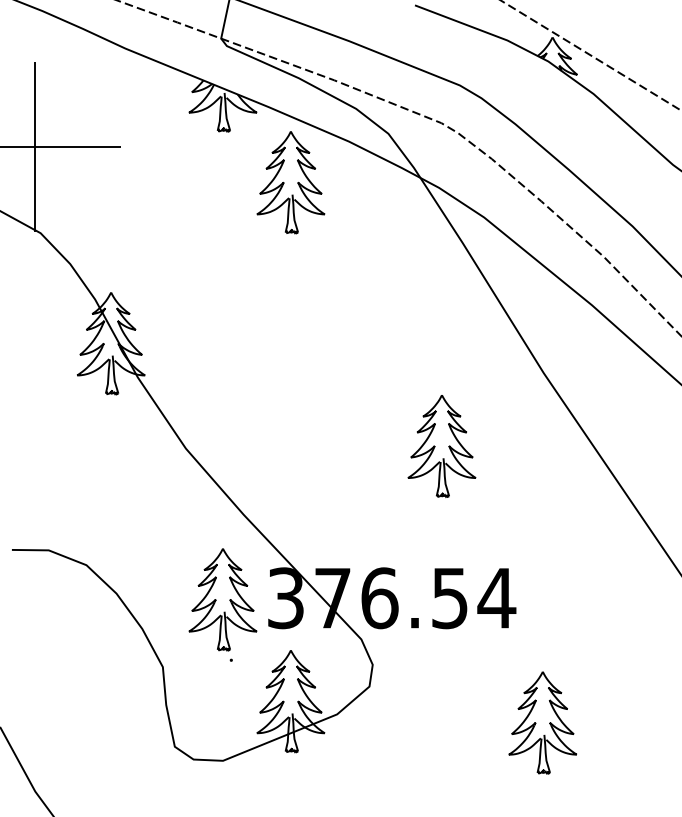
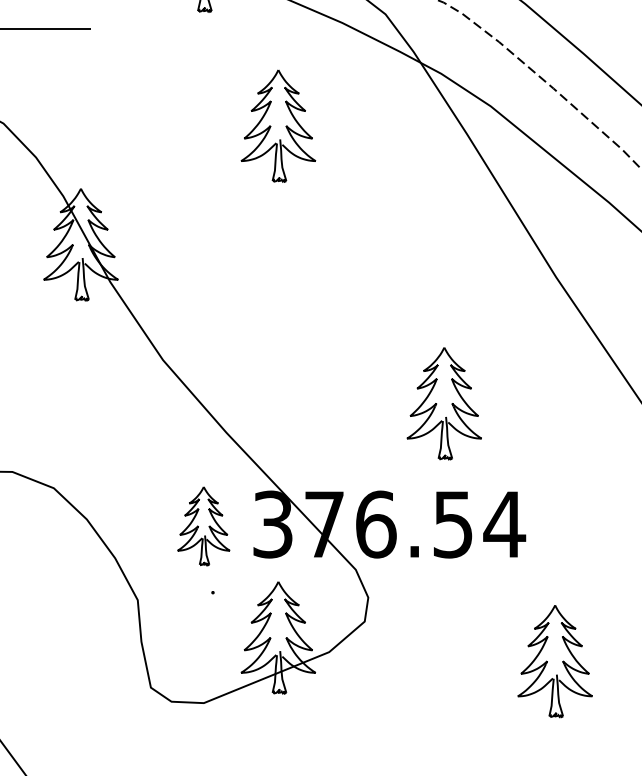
part: (290, 182) -> (277, 126), moved
part: (441, 446) -> (443, 403), moved
part: (222, 599) -> (203, 525), size x0.7

